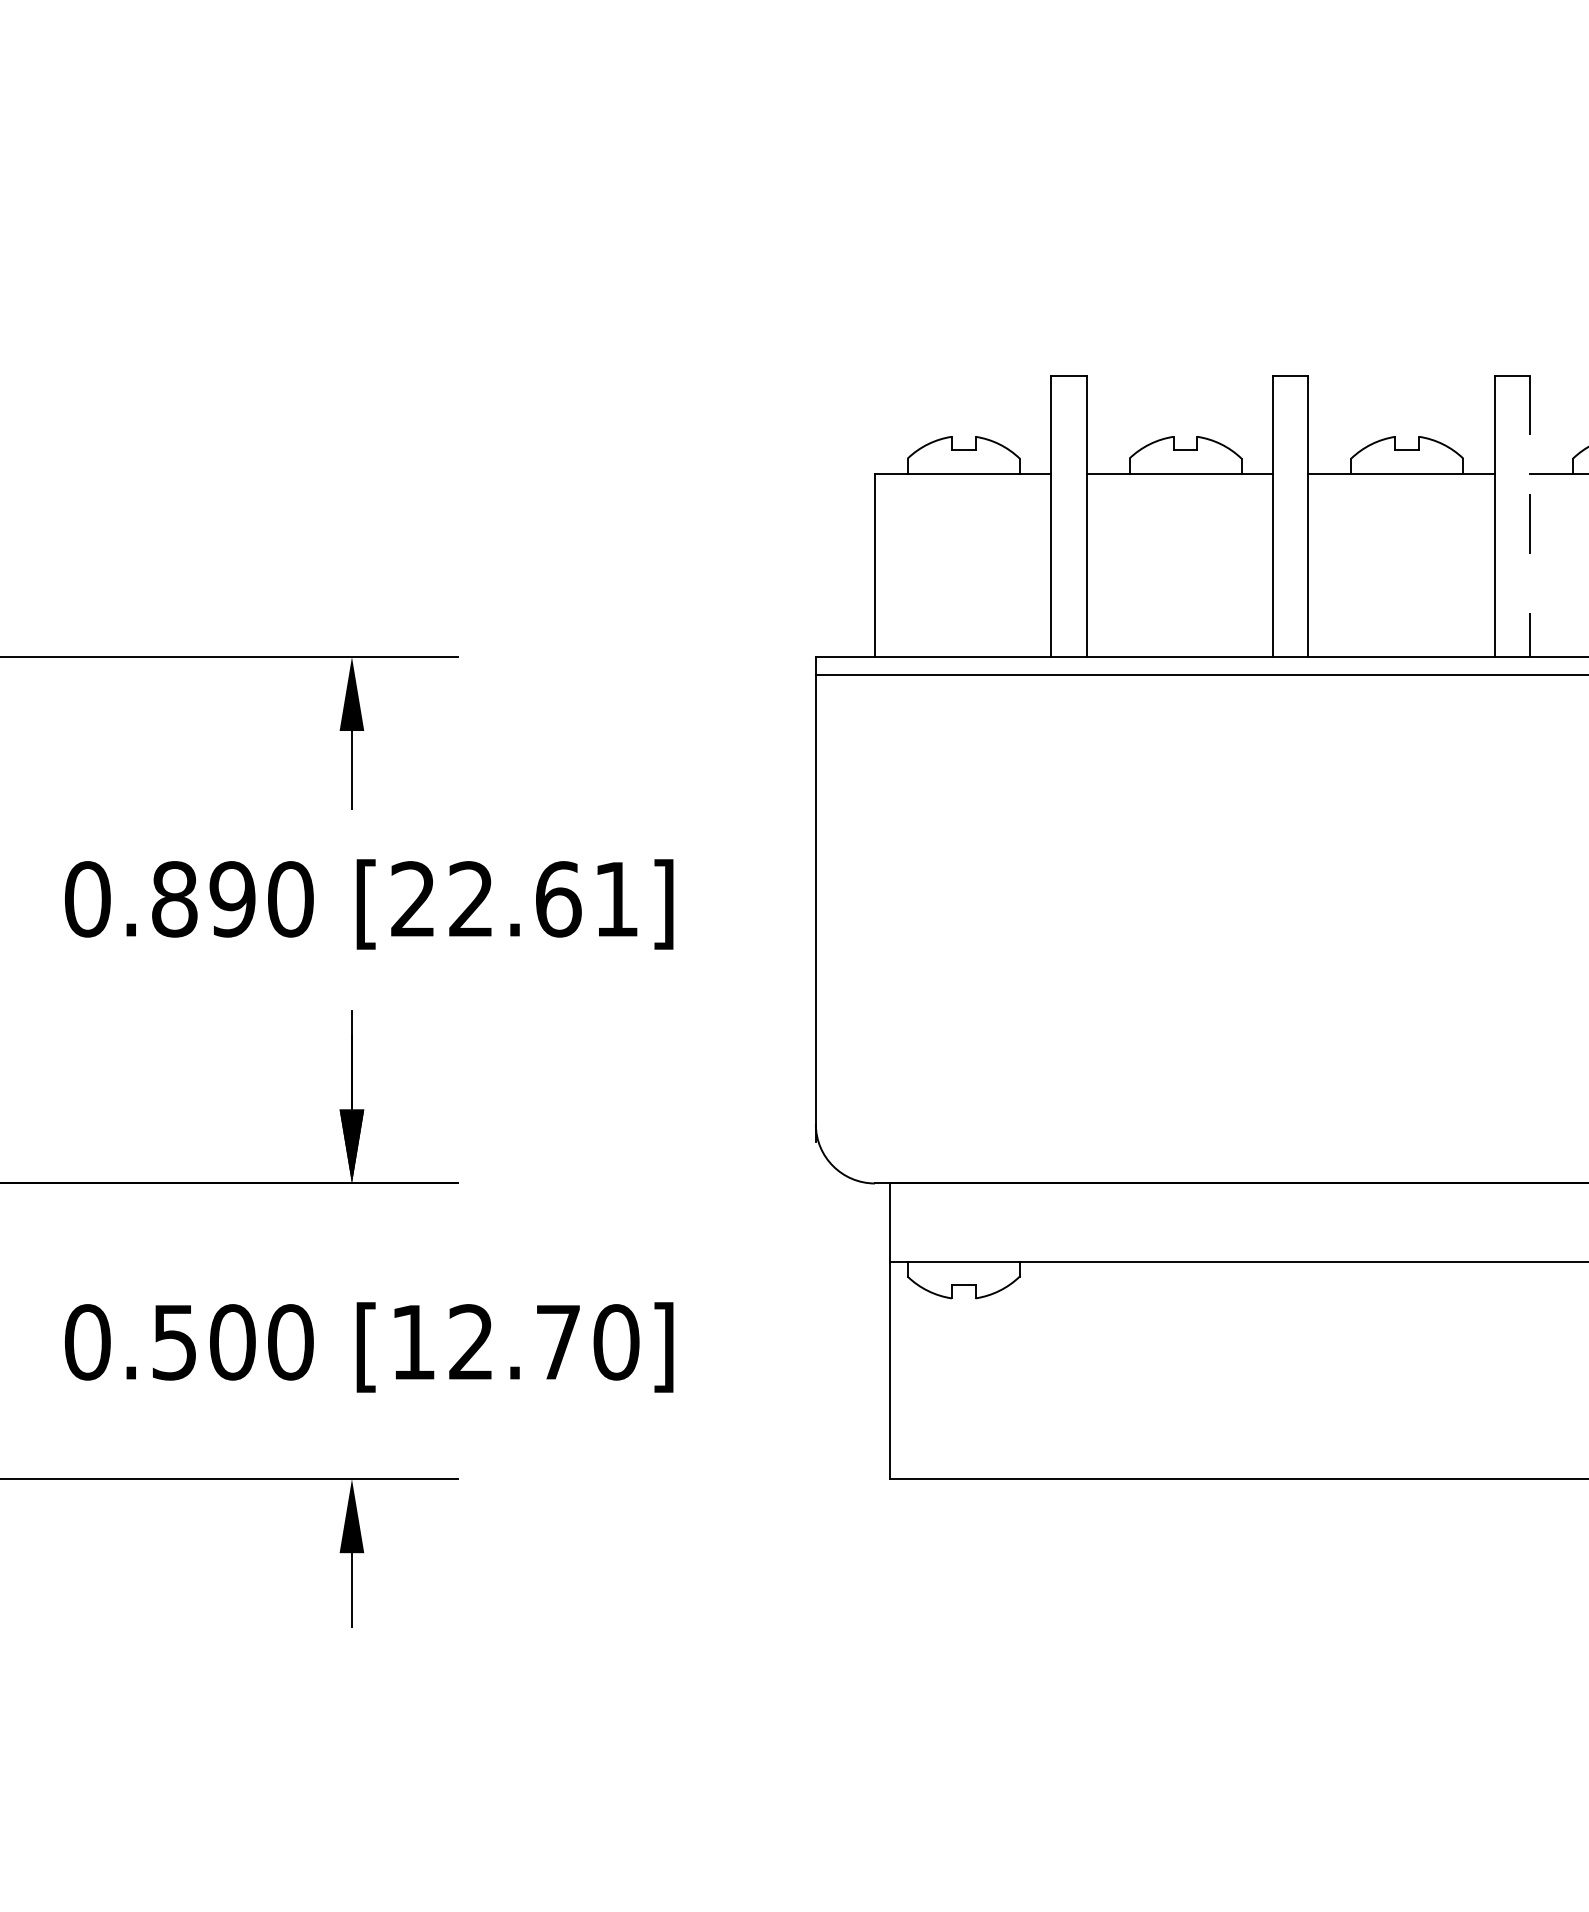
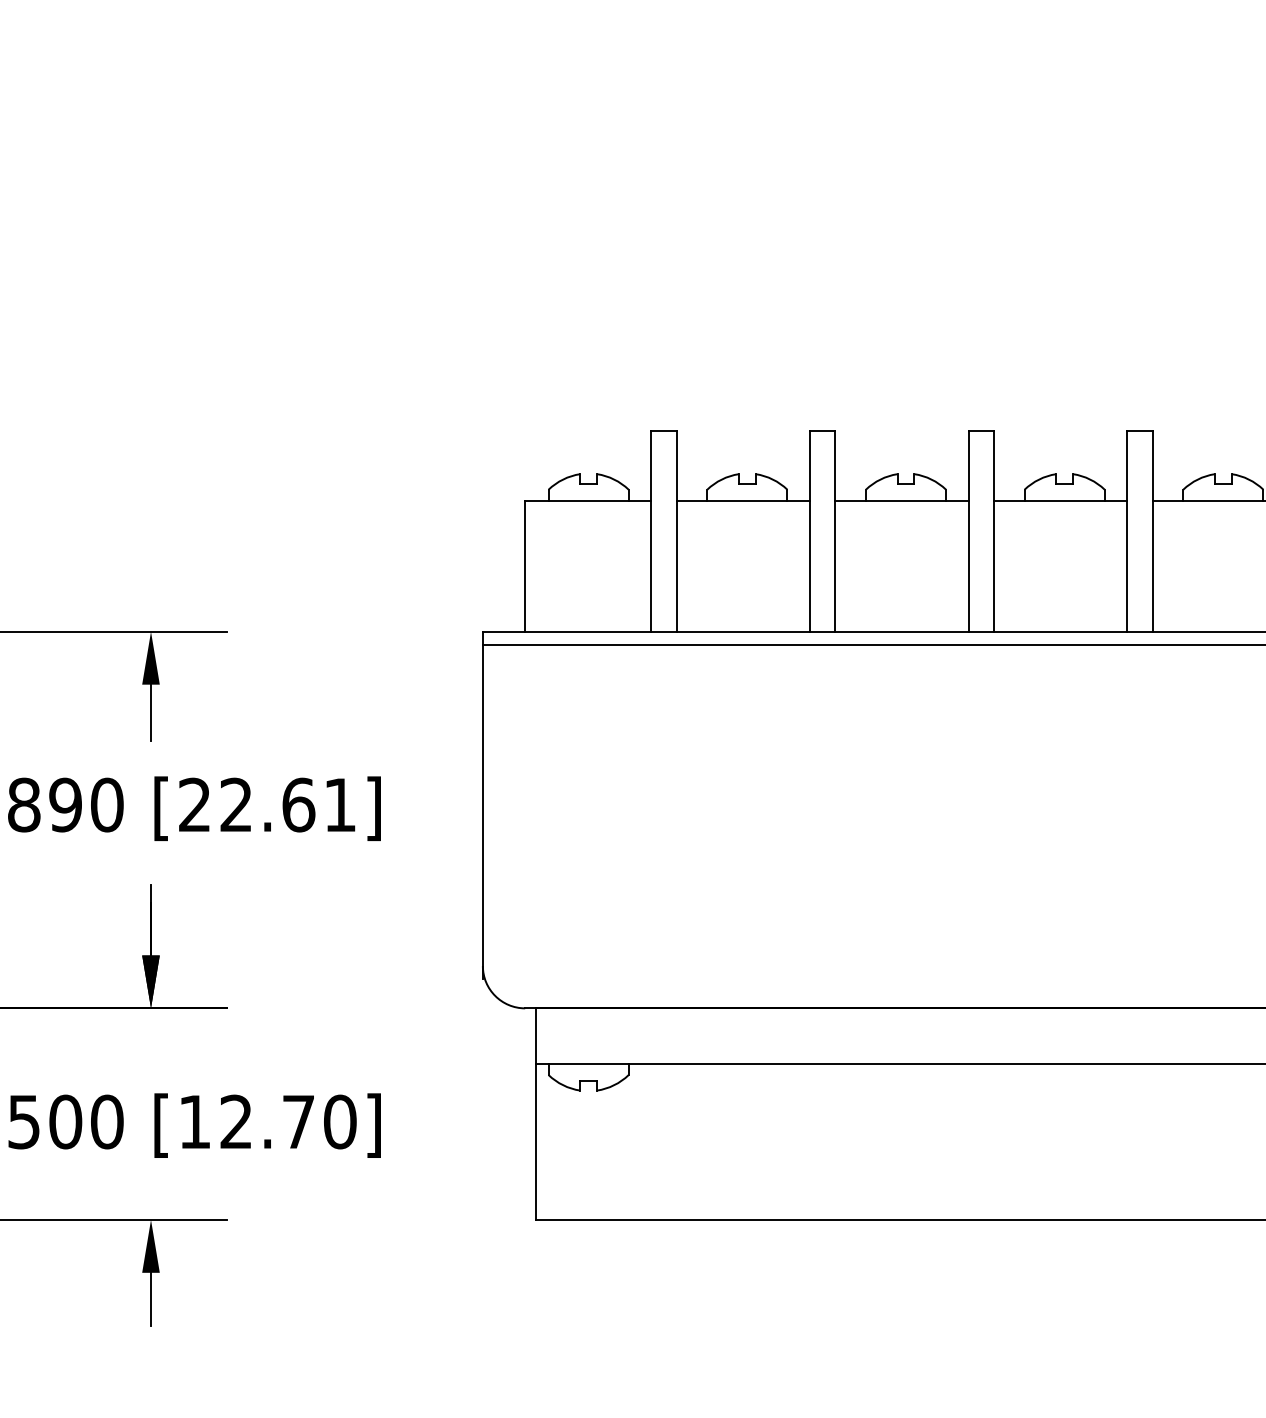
line: (1529, 516) -> (993, 531), dashed -> solid

